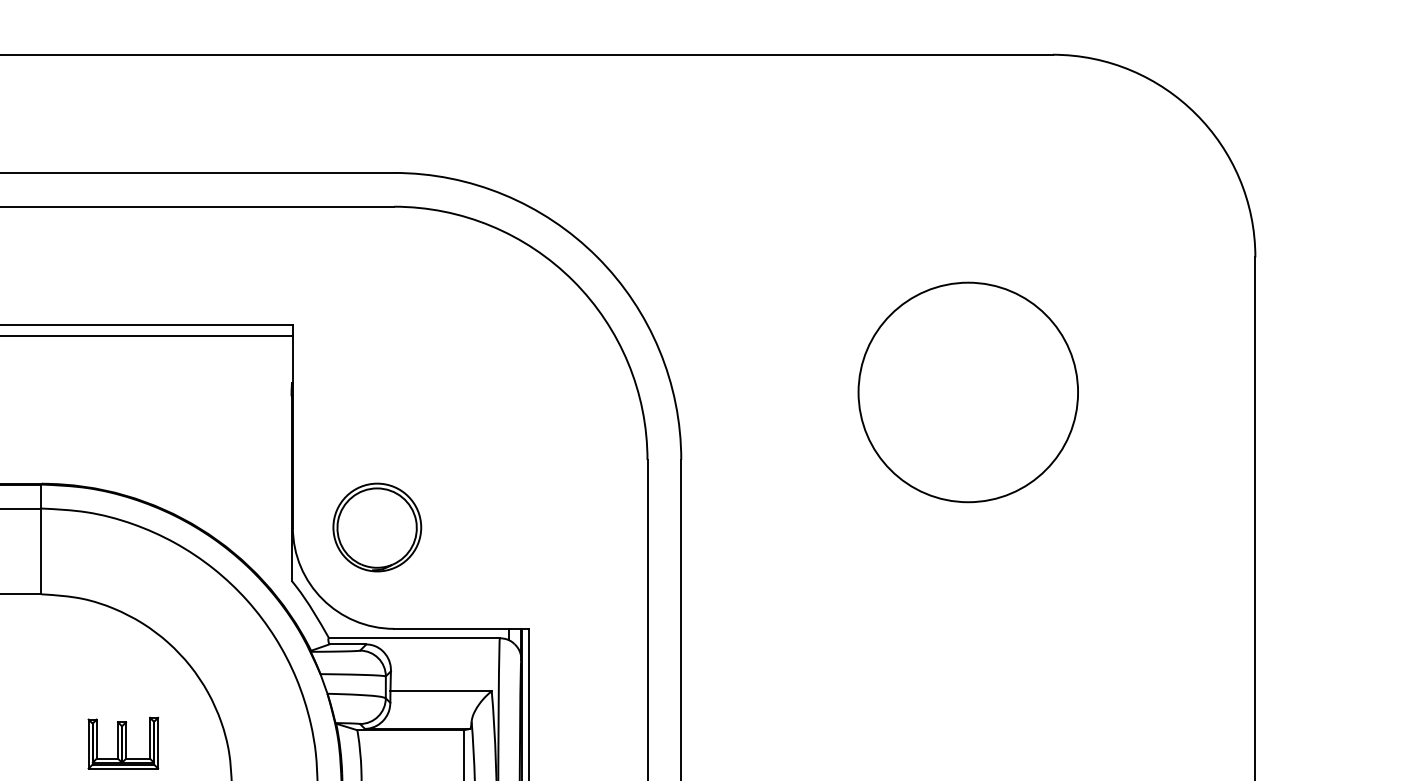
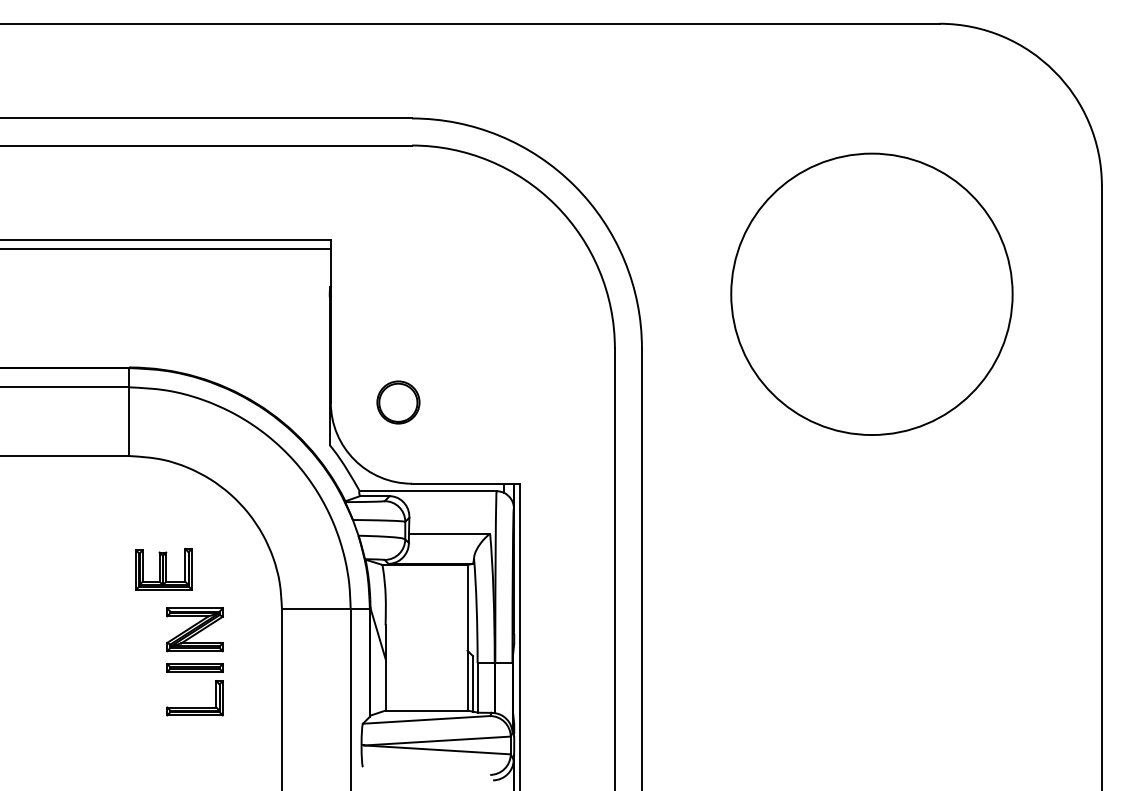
circle: (967, 392) -> (871, 294), size x1.6
part: (377, 527) -> (398, 402), size x0.6
part: (122, 743) -> (163, 569), moved

